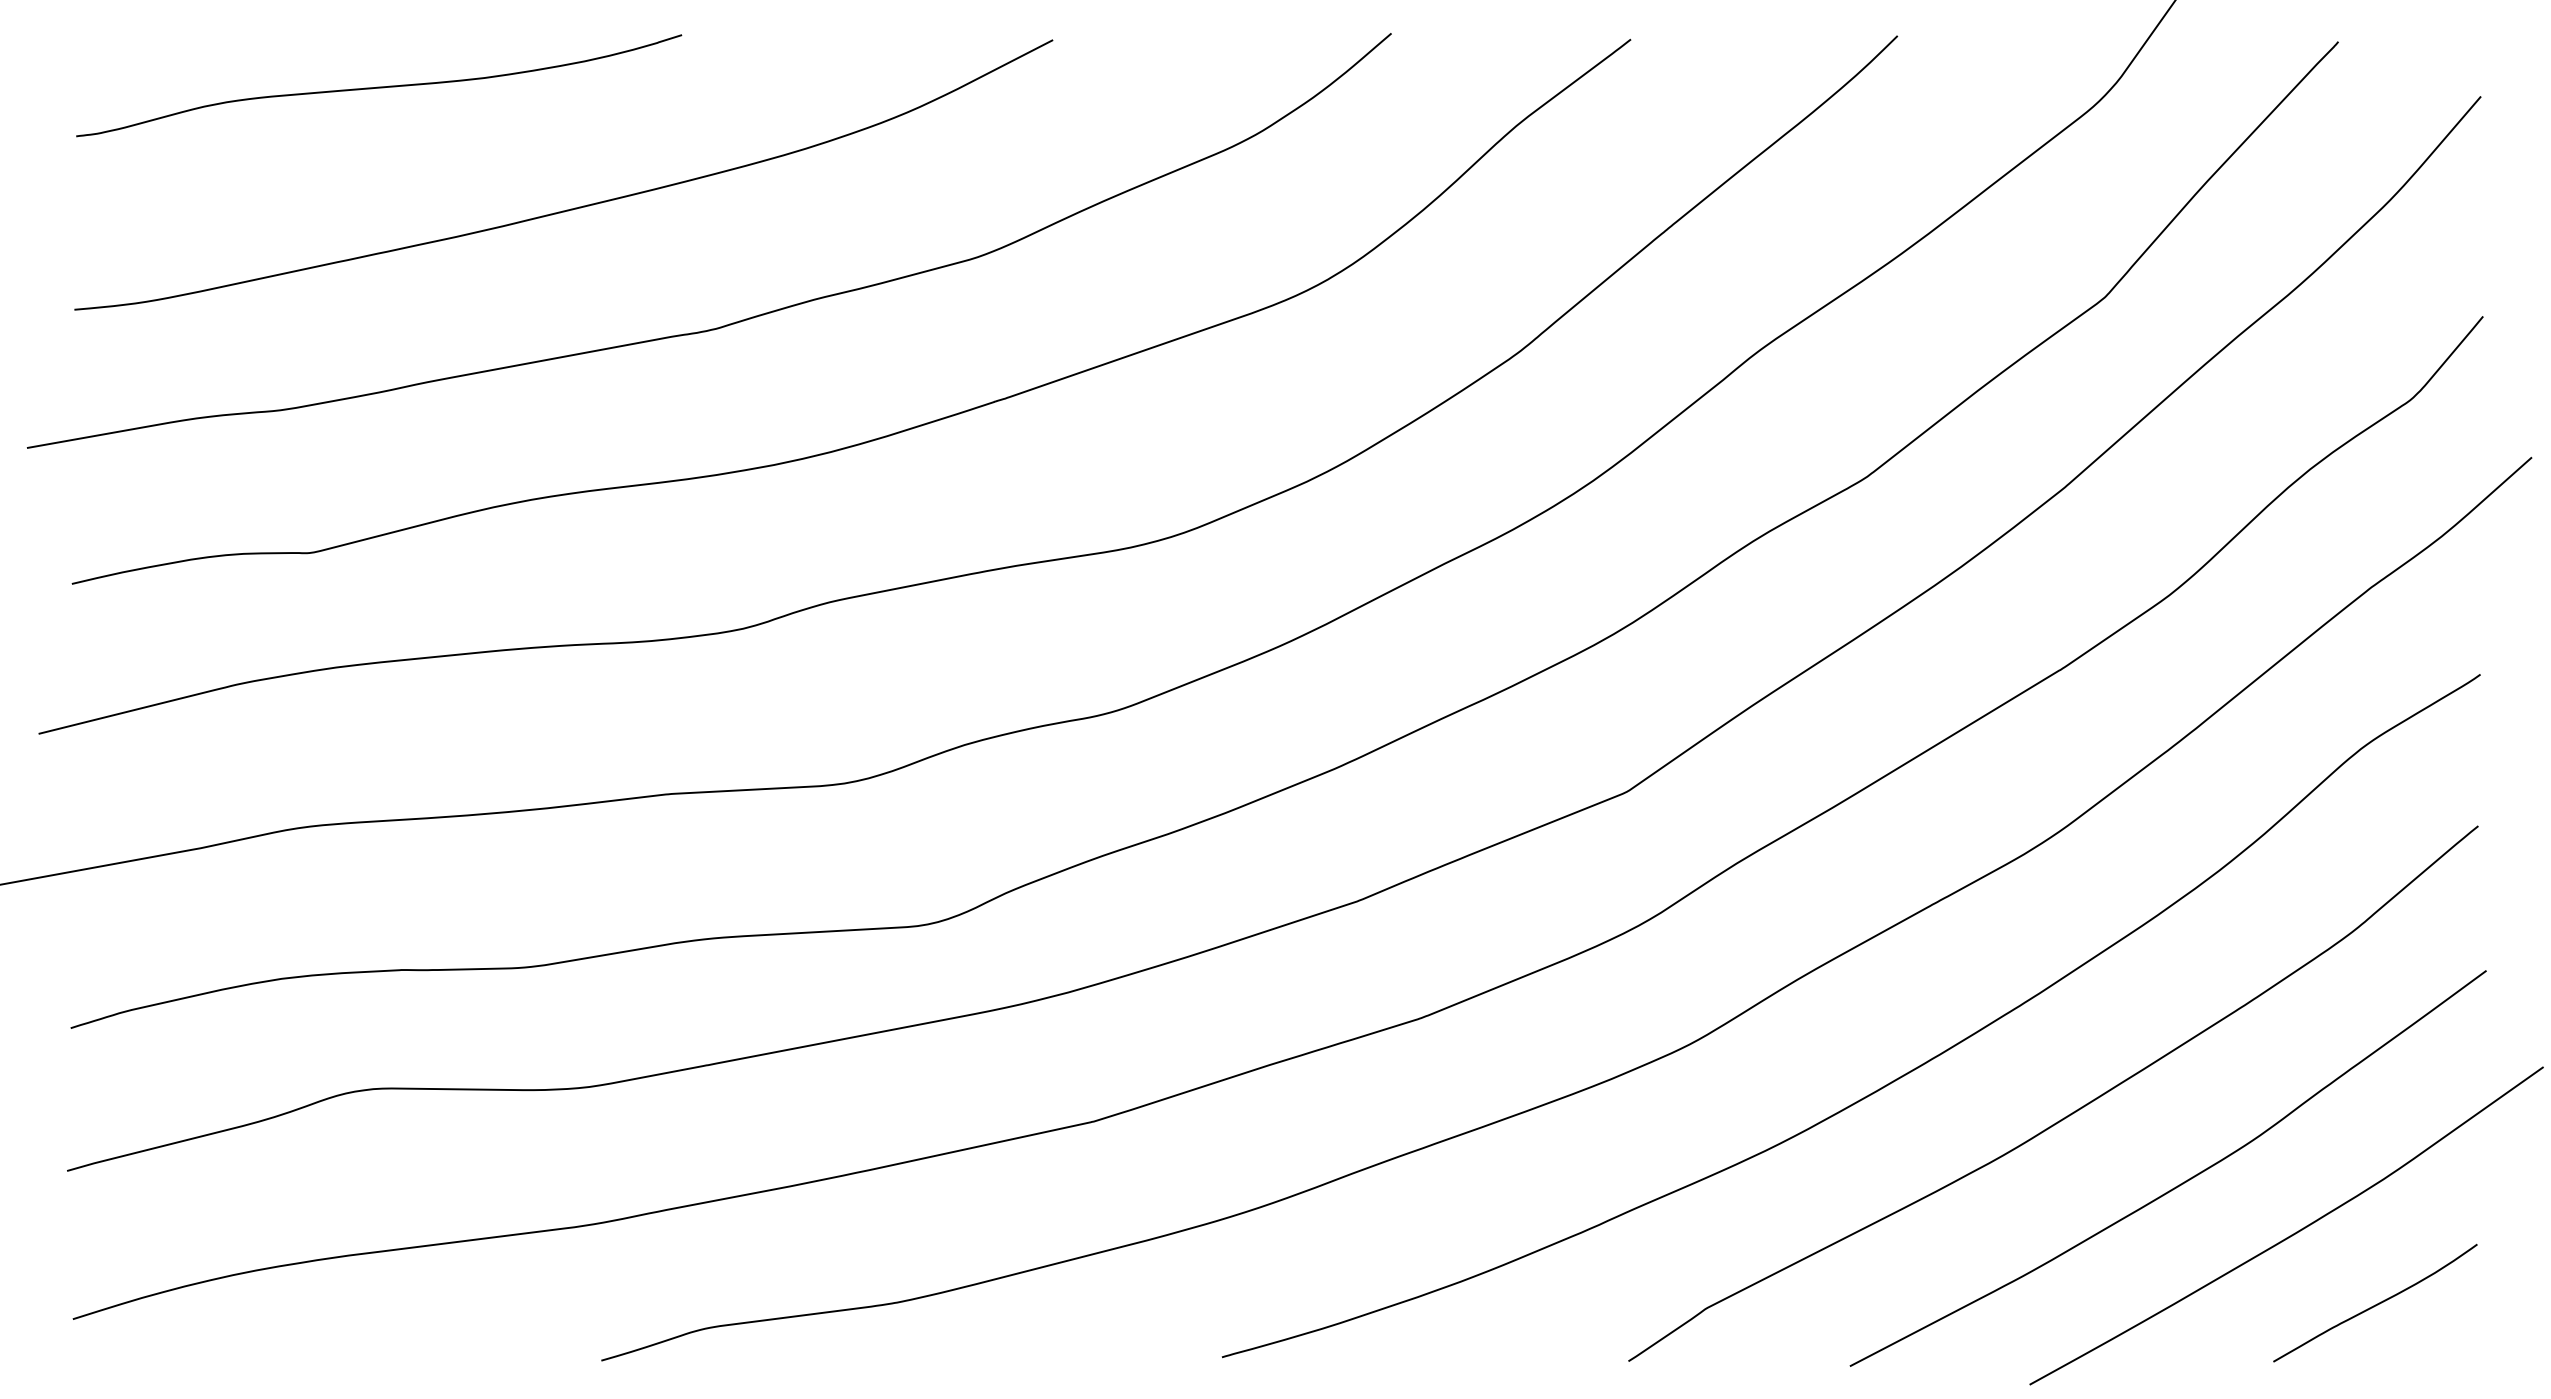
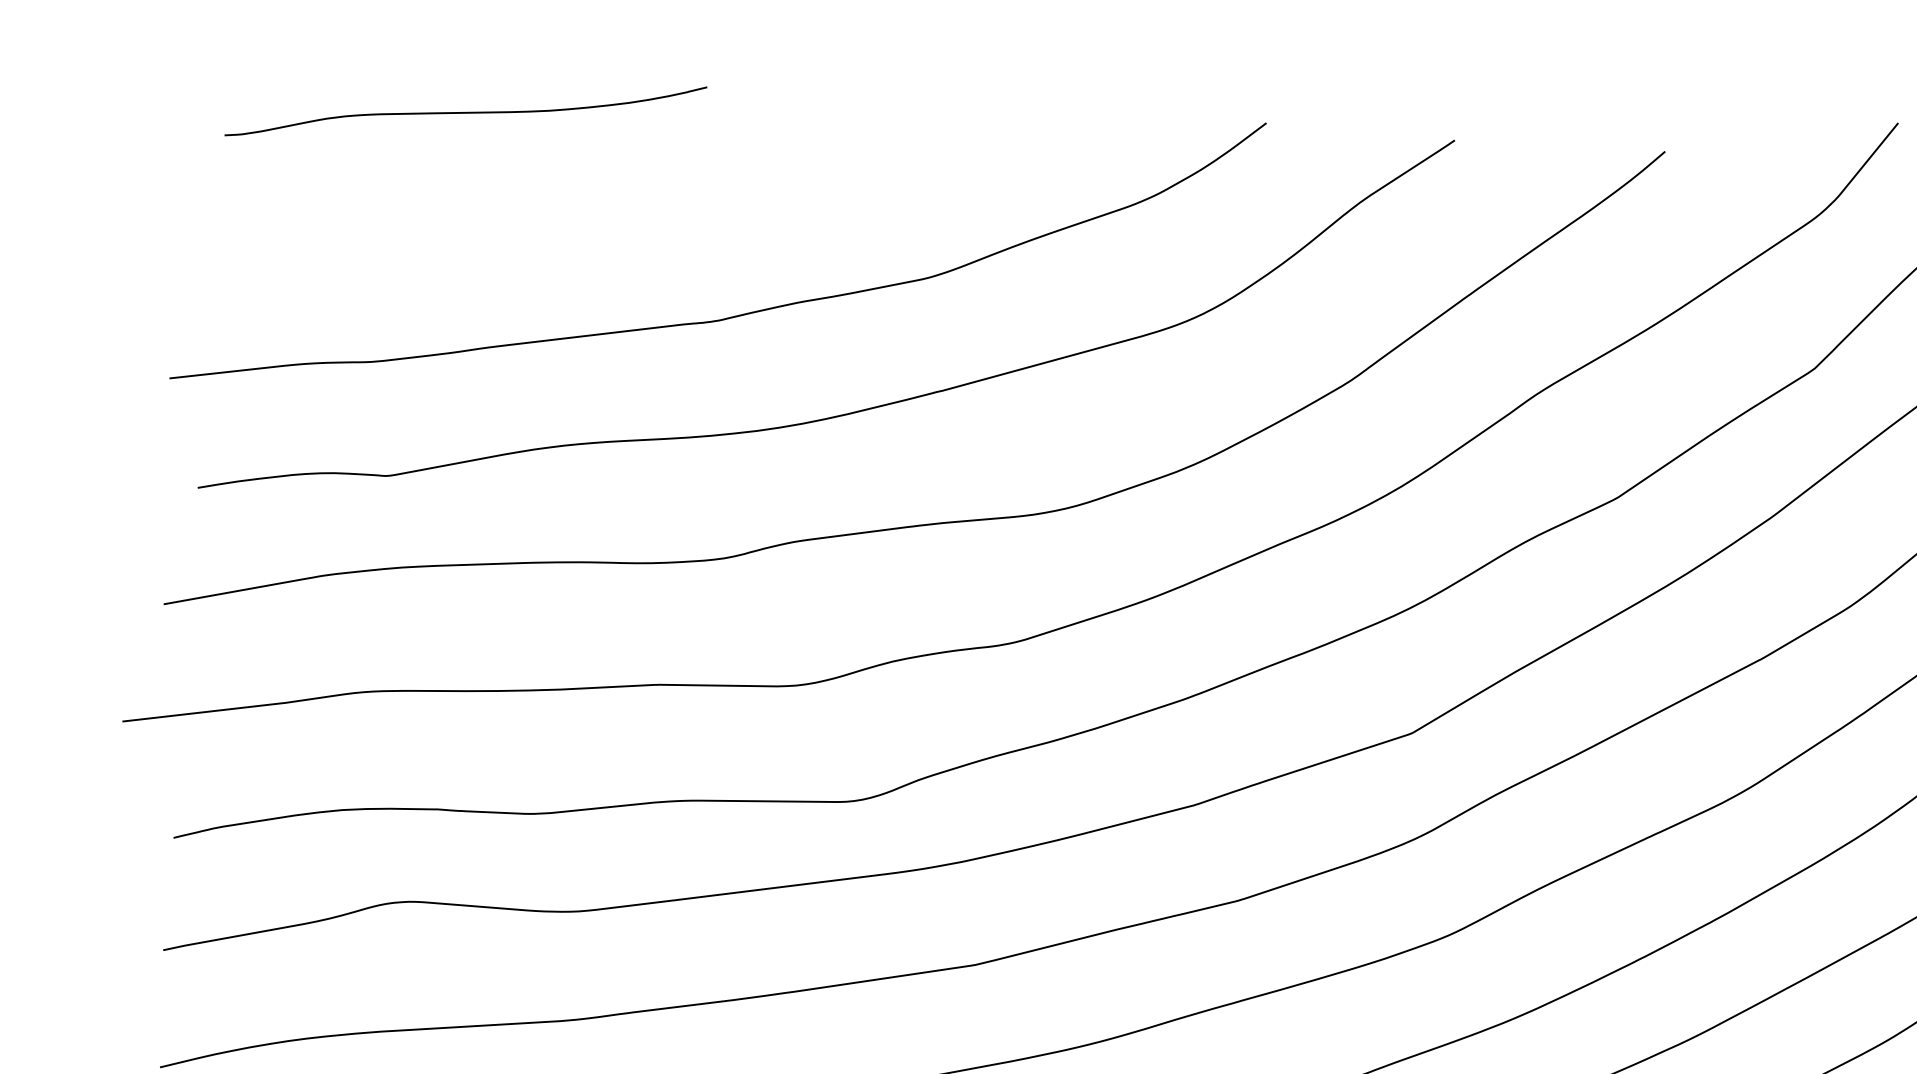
curve: (570, 208) -> (610, 218), removed

